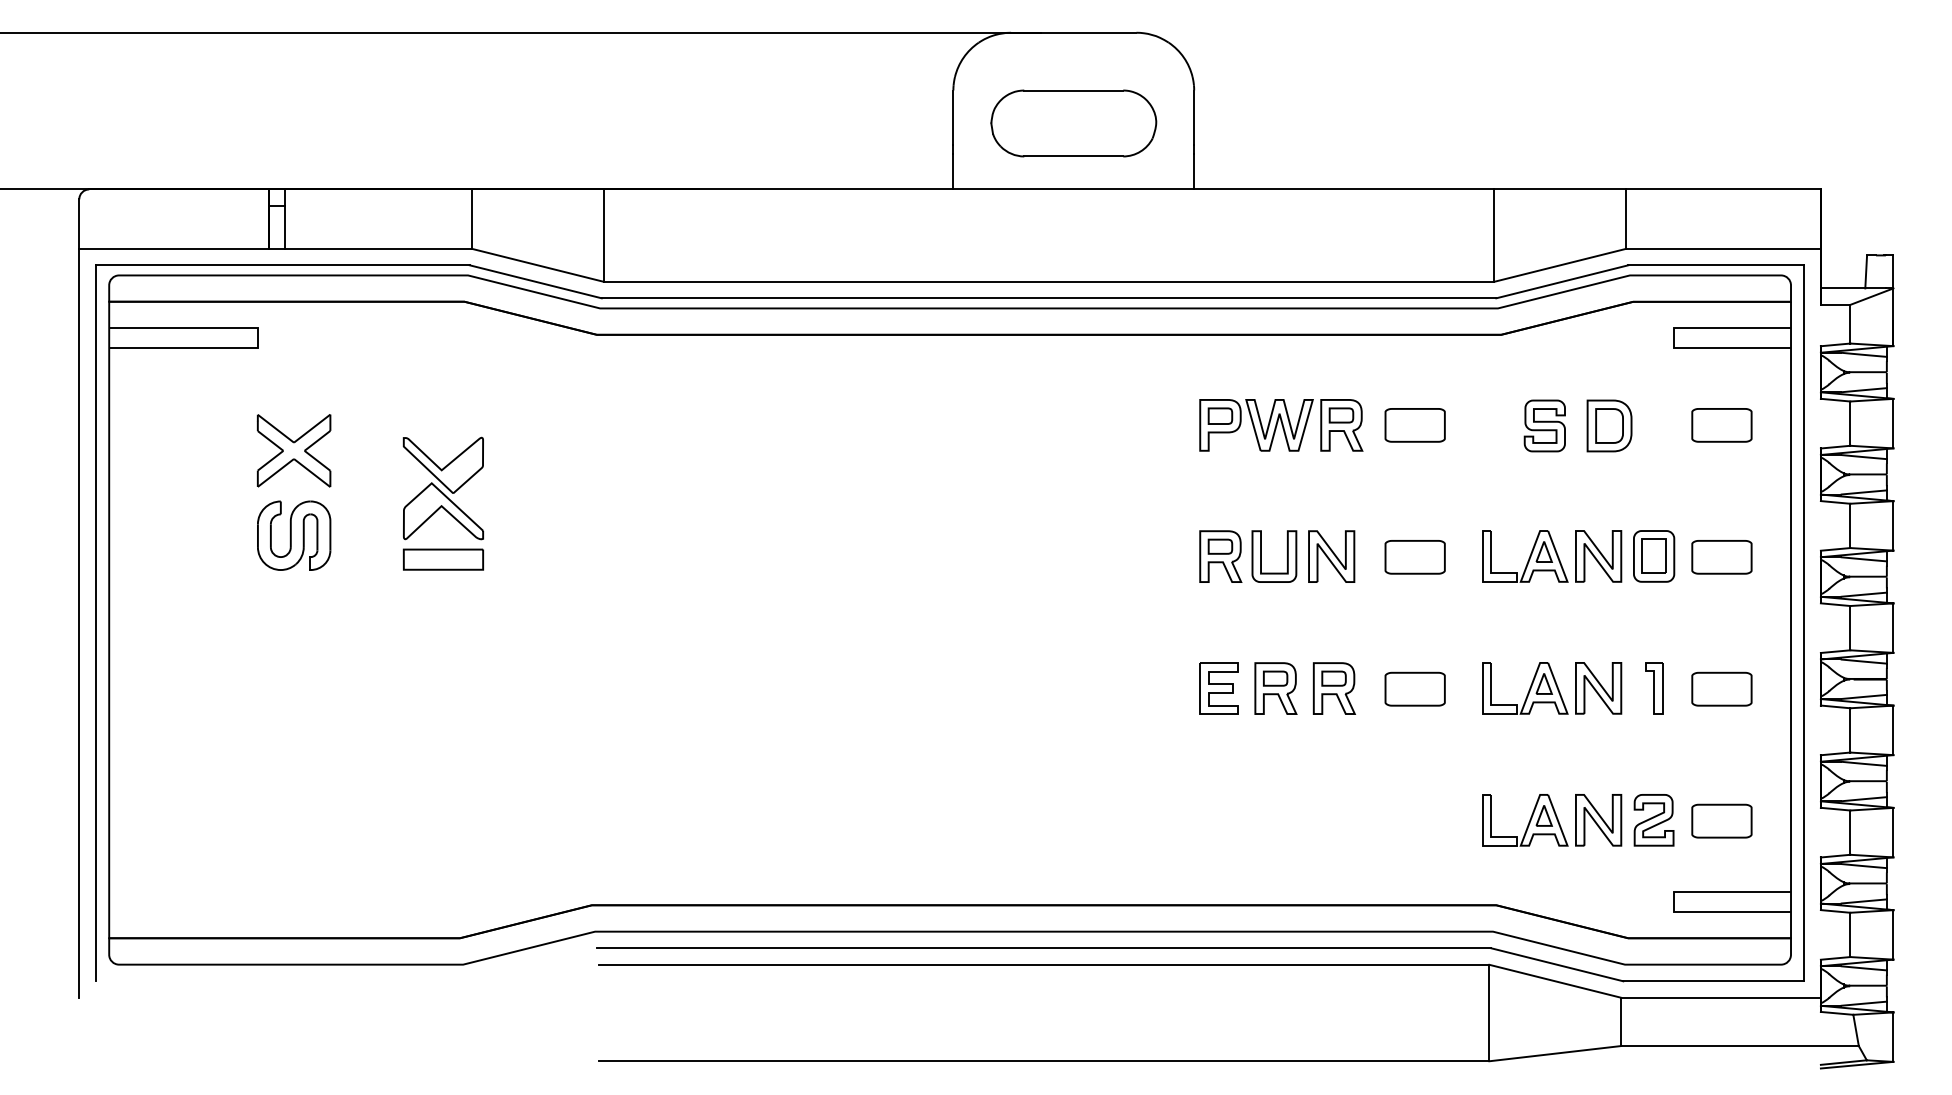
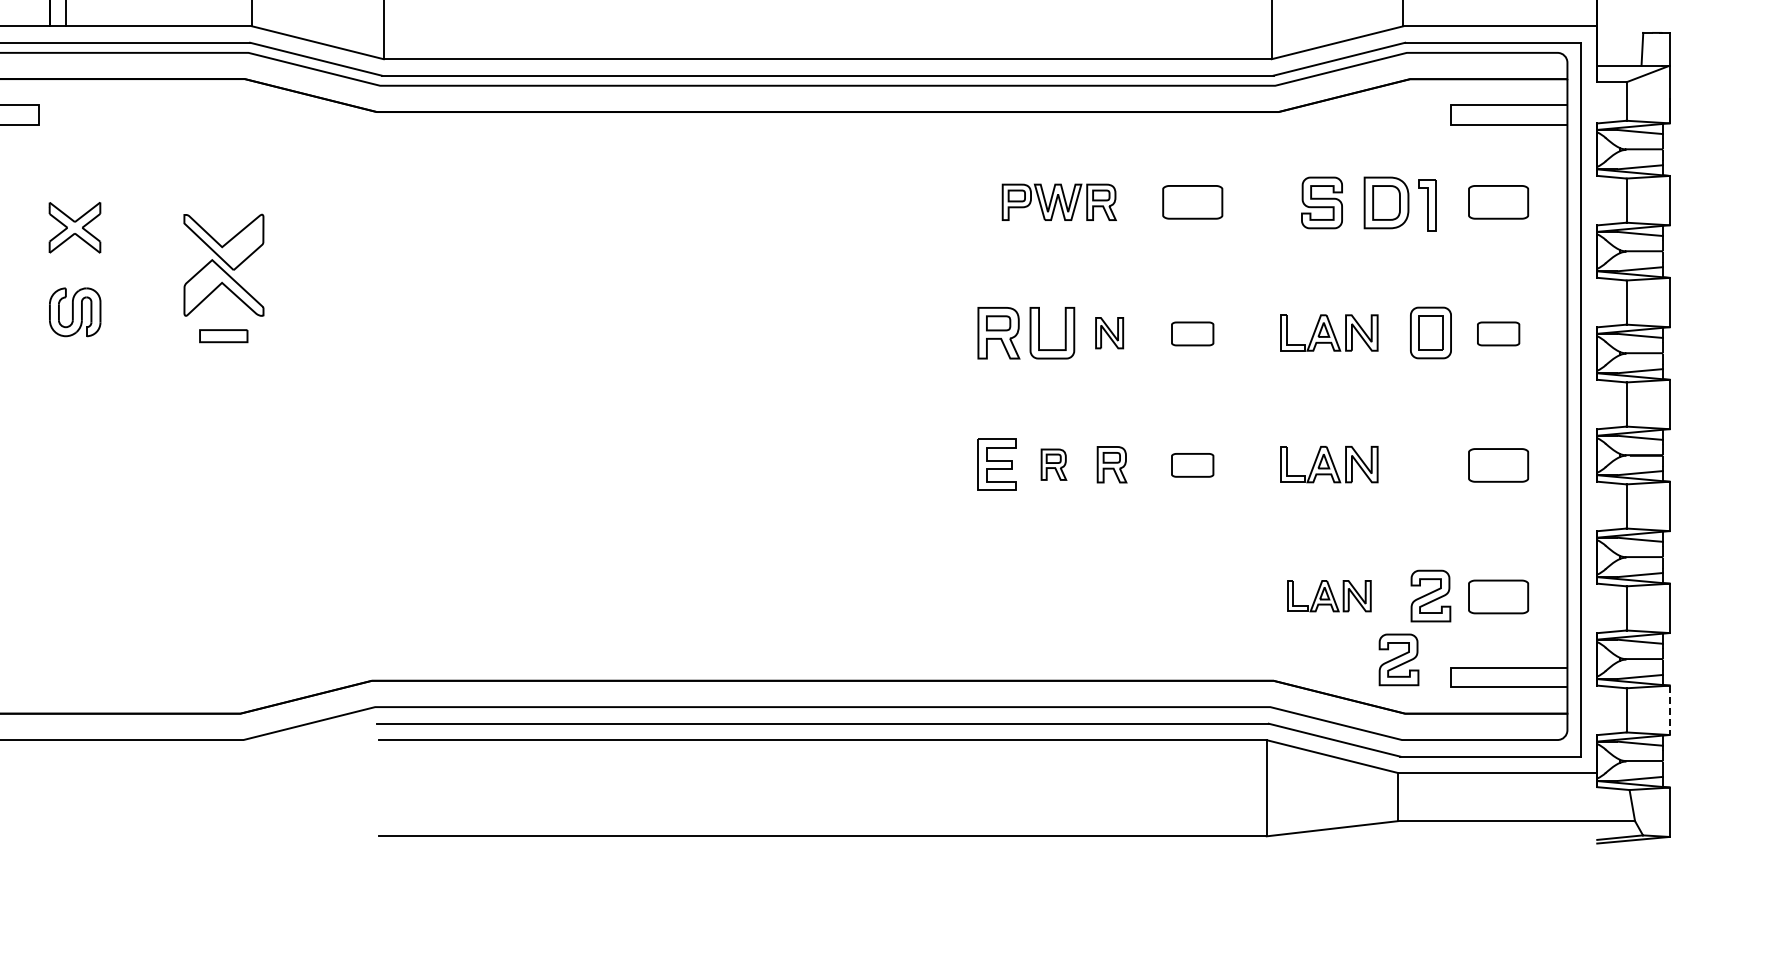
part: (1281, 425) -> (1059, 202), size x0.7
part: (293, 450) -> (74, 227), size x0.7
part: (294, 535) -> (75, 312), size x0.7
part: (1331, 556) -> (1109, 333), size x0.6
part: (1552, 556) -> (1329, 333), size x0.7
part: (1414, 557) -> (1192, 334), size x0.7
part: (1721, 557) -> (1498, 334), size x0.7
part: (442, 559) -> (222, 336), size x0.6
part: (1275, 688) -> (1053, 464), size x0.6
part: (1333, 688) -> (1111, 464), size x0.7
part: (1414, 688) -> (1192, 464), size x0.7
part: (1552, 688) -> (1329, 464), size x0.7
part: (1654, 688) -> (1428, 205), moved
part: (1552, 820) -> (1329, 596), size x0.6
part: (1621, 884) -> (1398, 660), added
line: (1893, 934) -> (1669, 709), solid -> dashed

